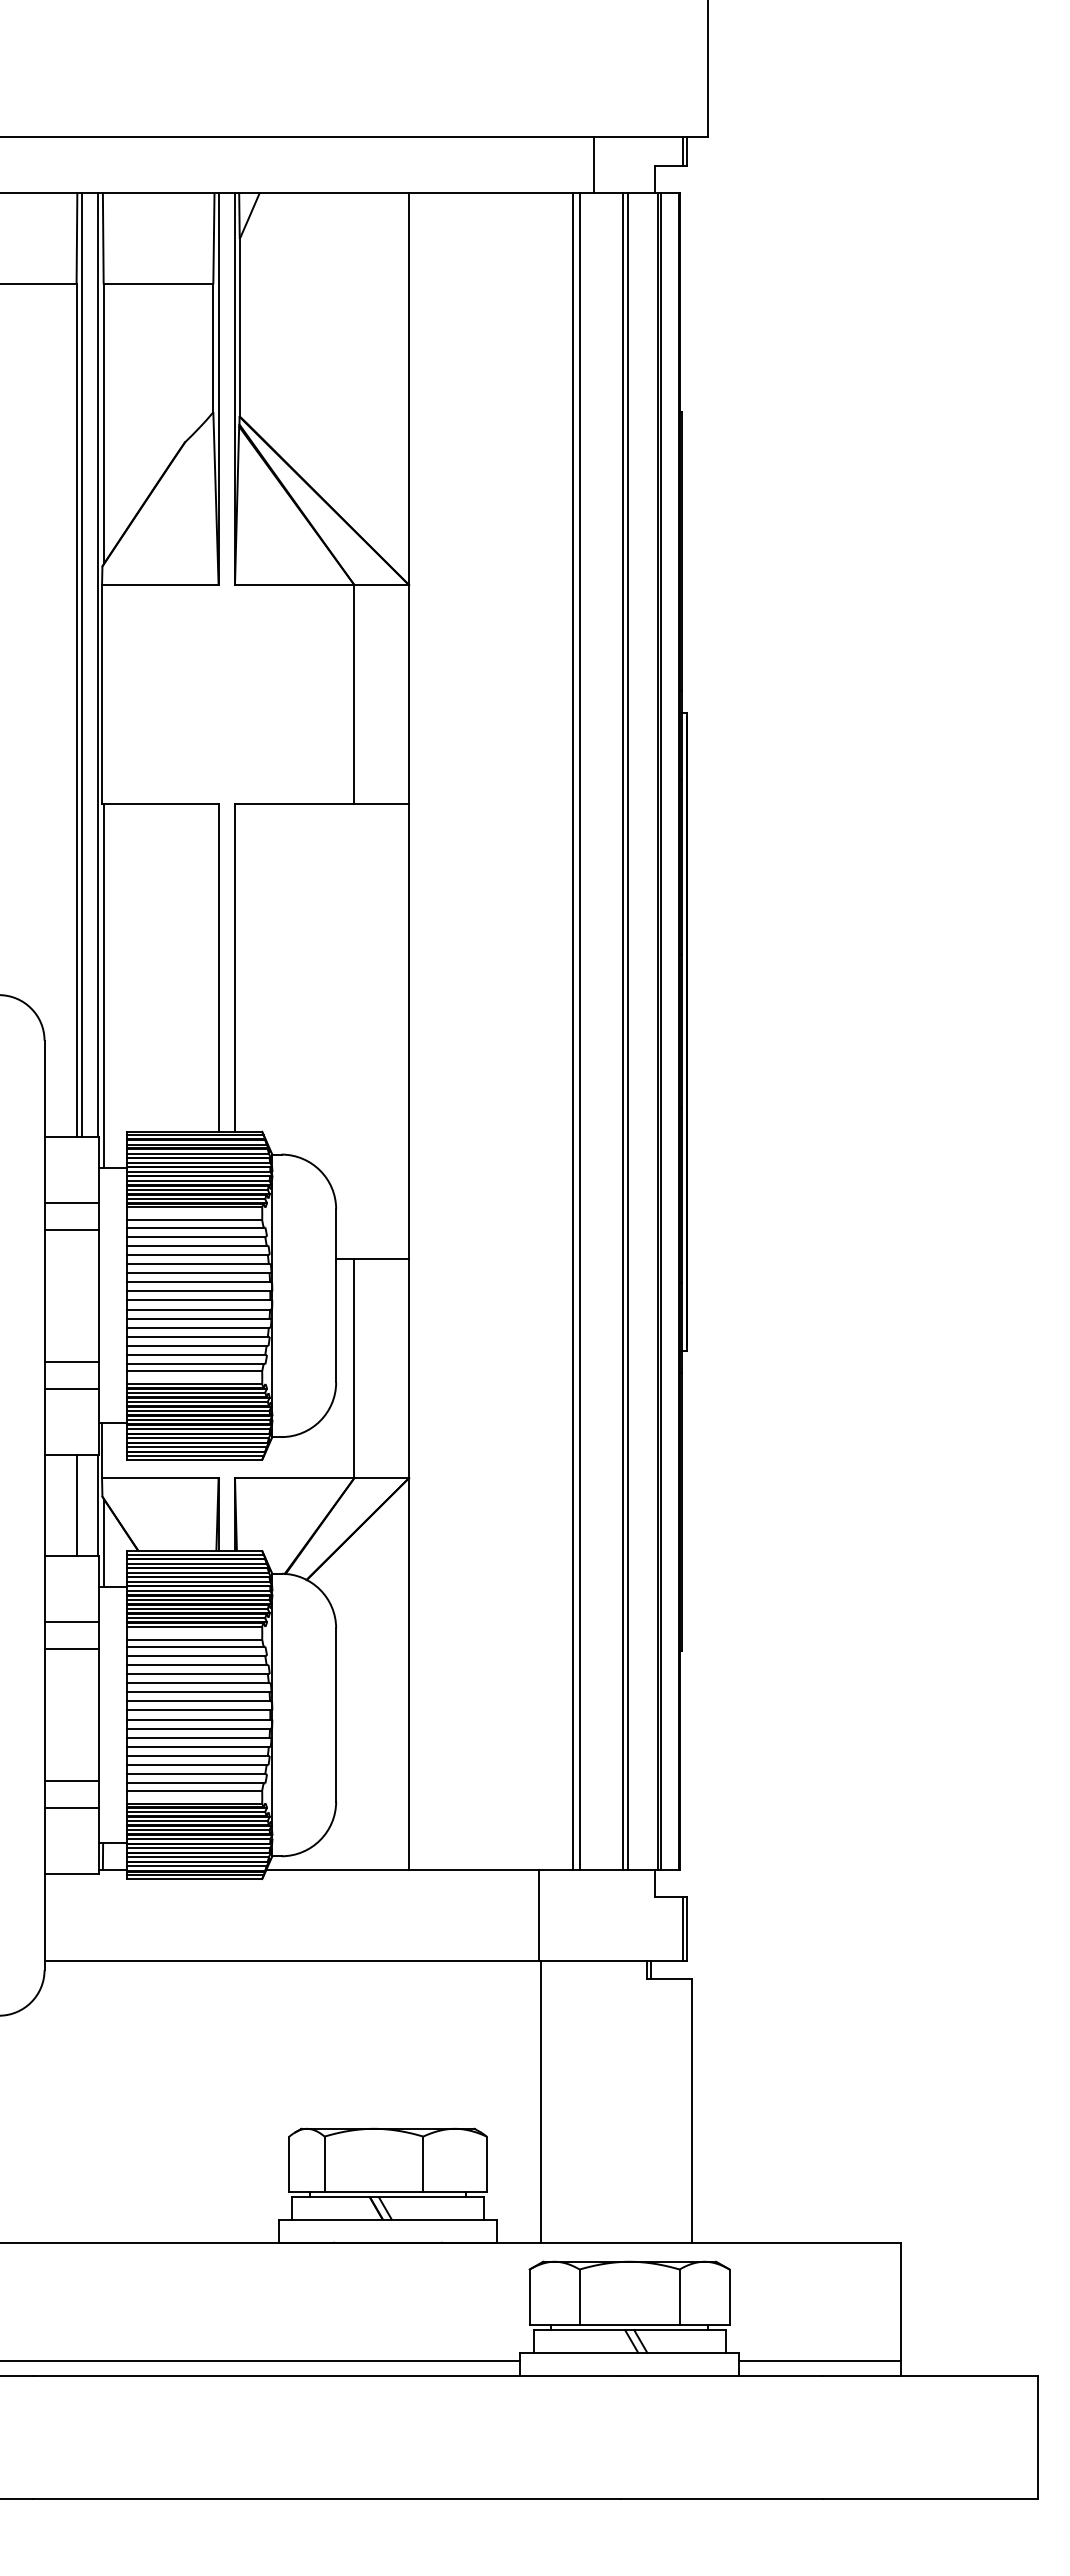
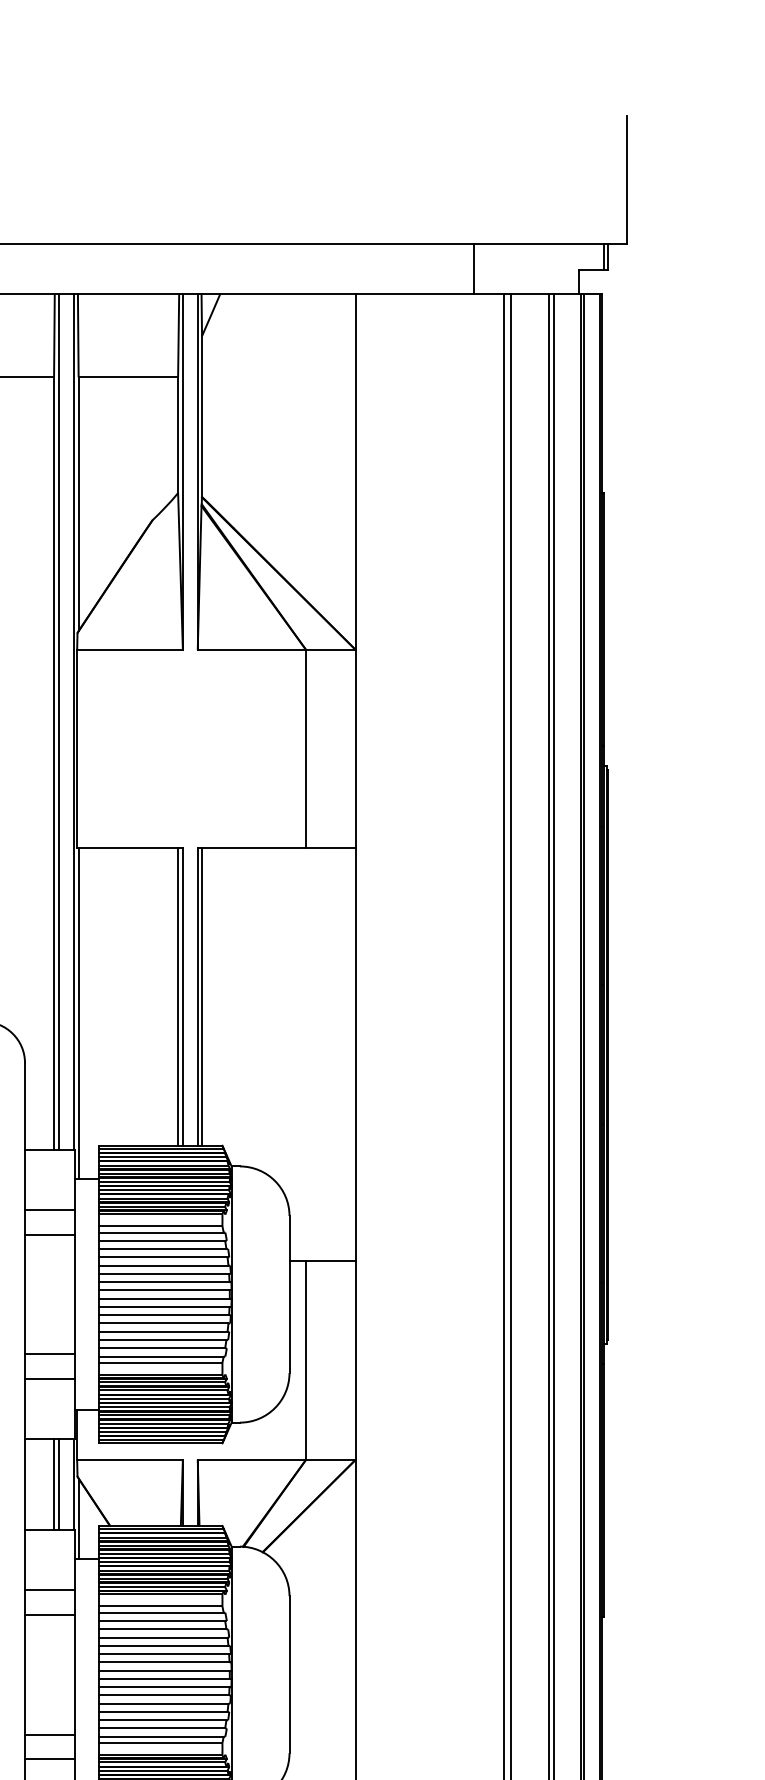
line: (594, 165) -> (473, 269), moved
line: (213, 967) -> (178, 996), added
line: (239, 967) -> (201, 996), added
line: (81, 1505) -> (58, 1484), added

